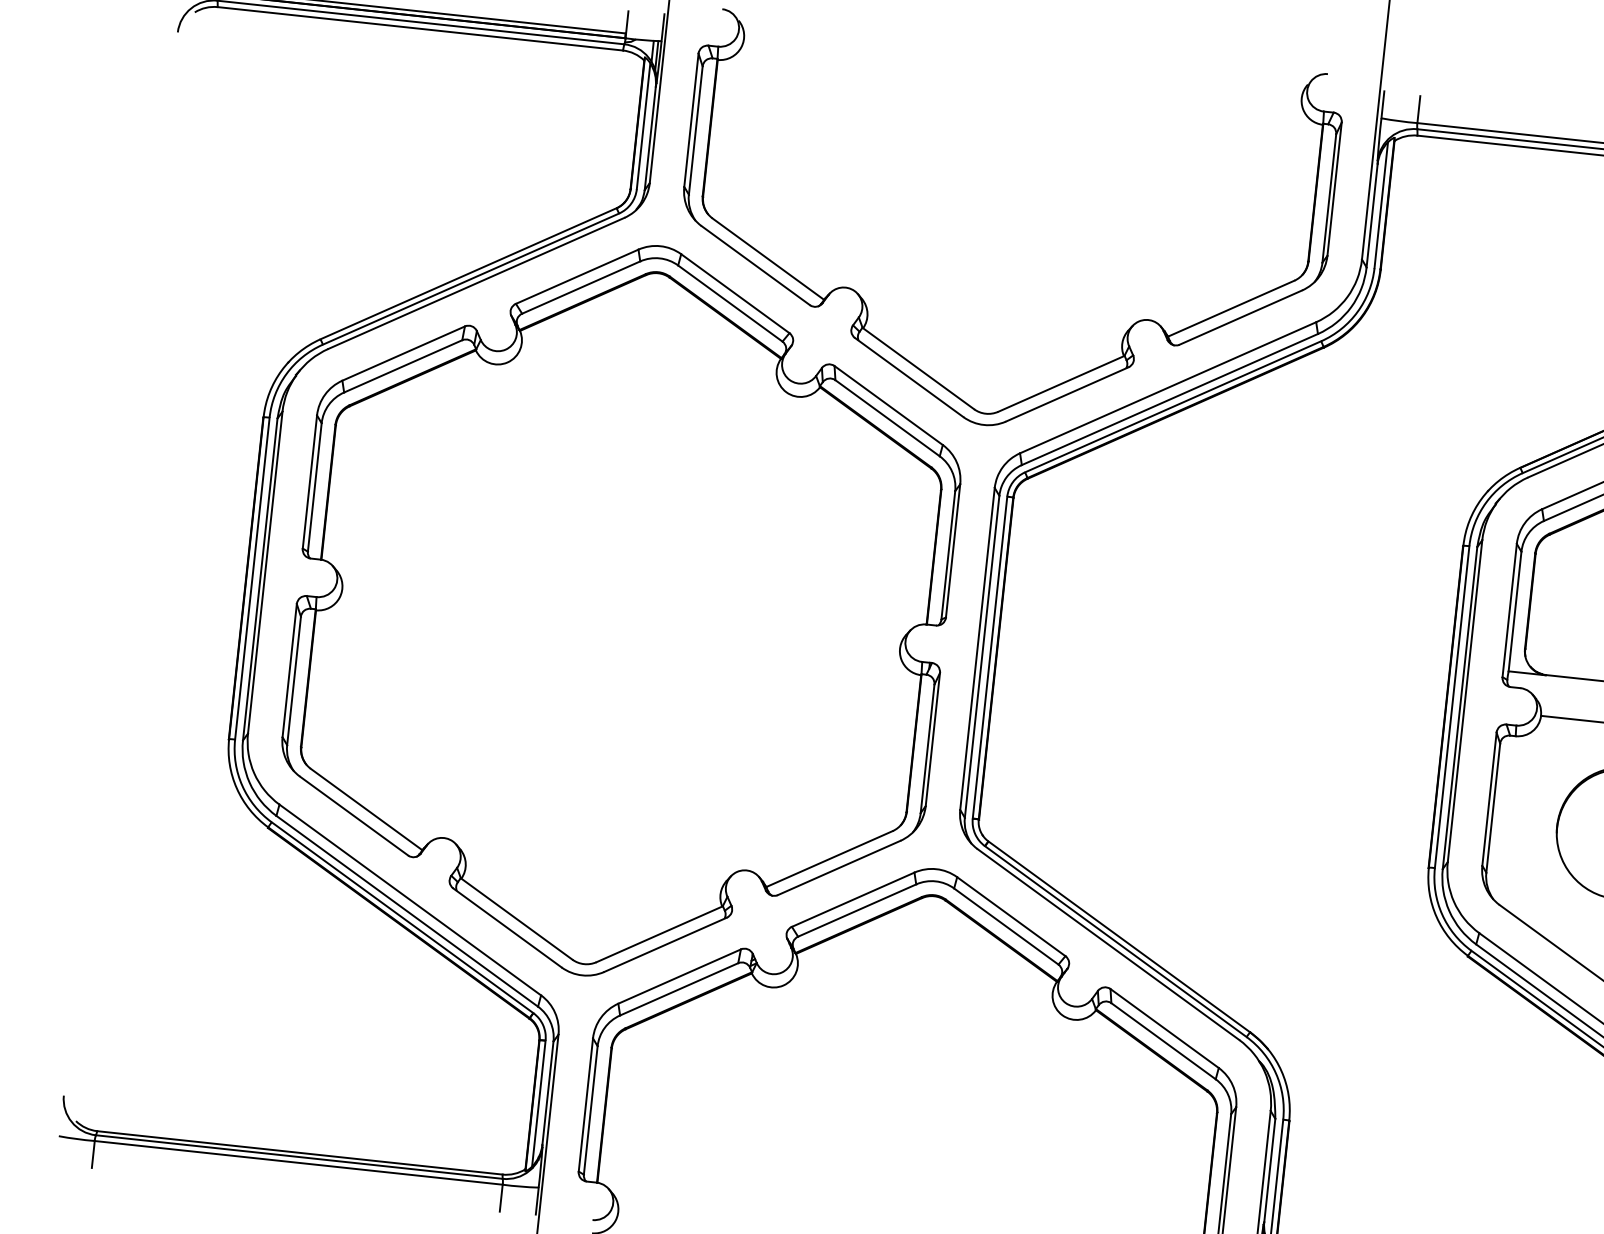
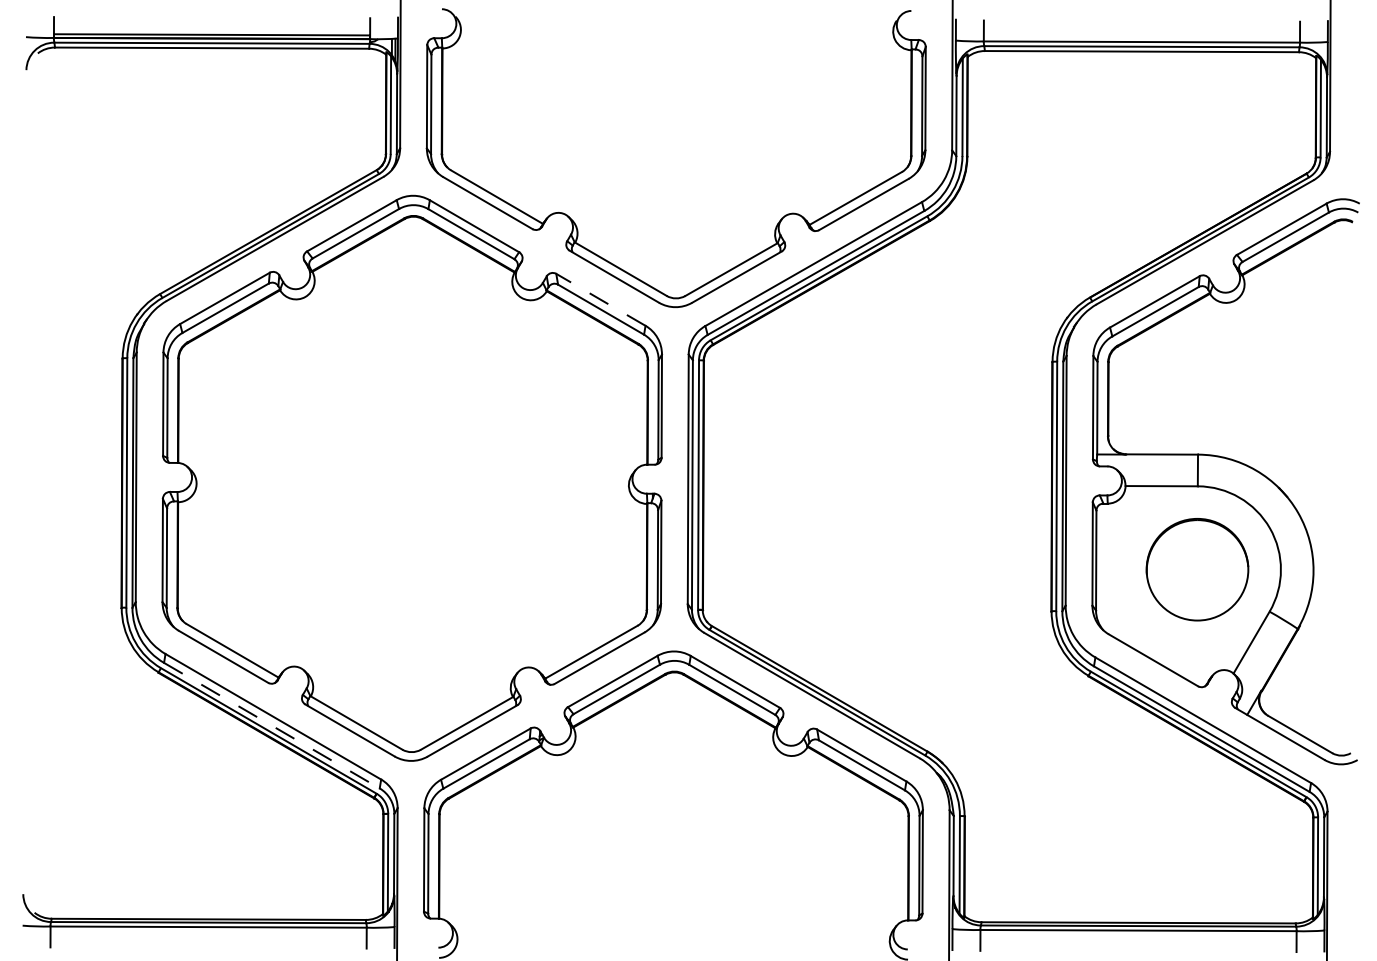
line: (888, 405) -> (600, 299), solid -> dashed
line: (406, 911) -> (271, 725), solid -> dashed

